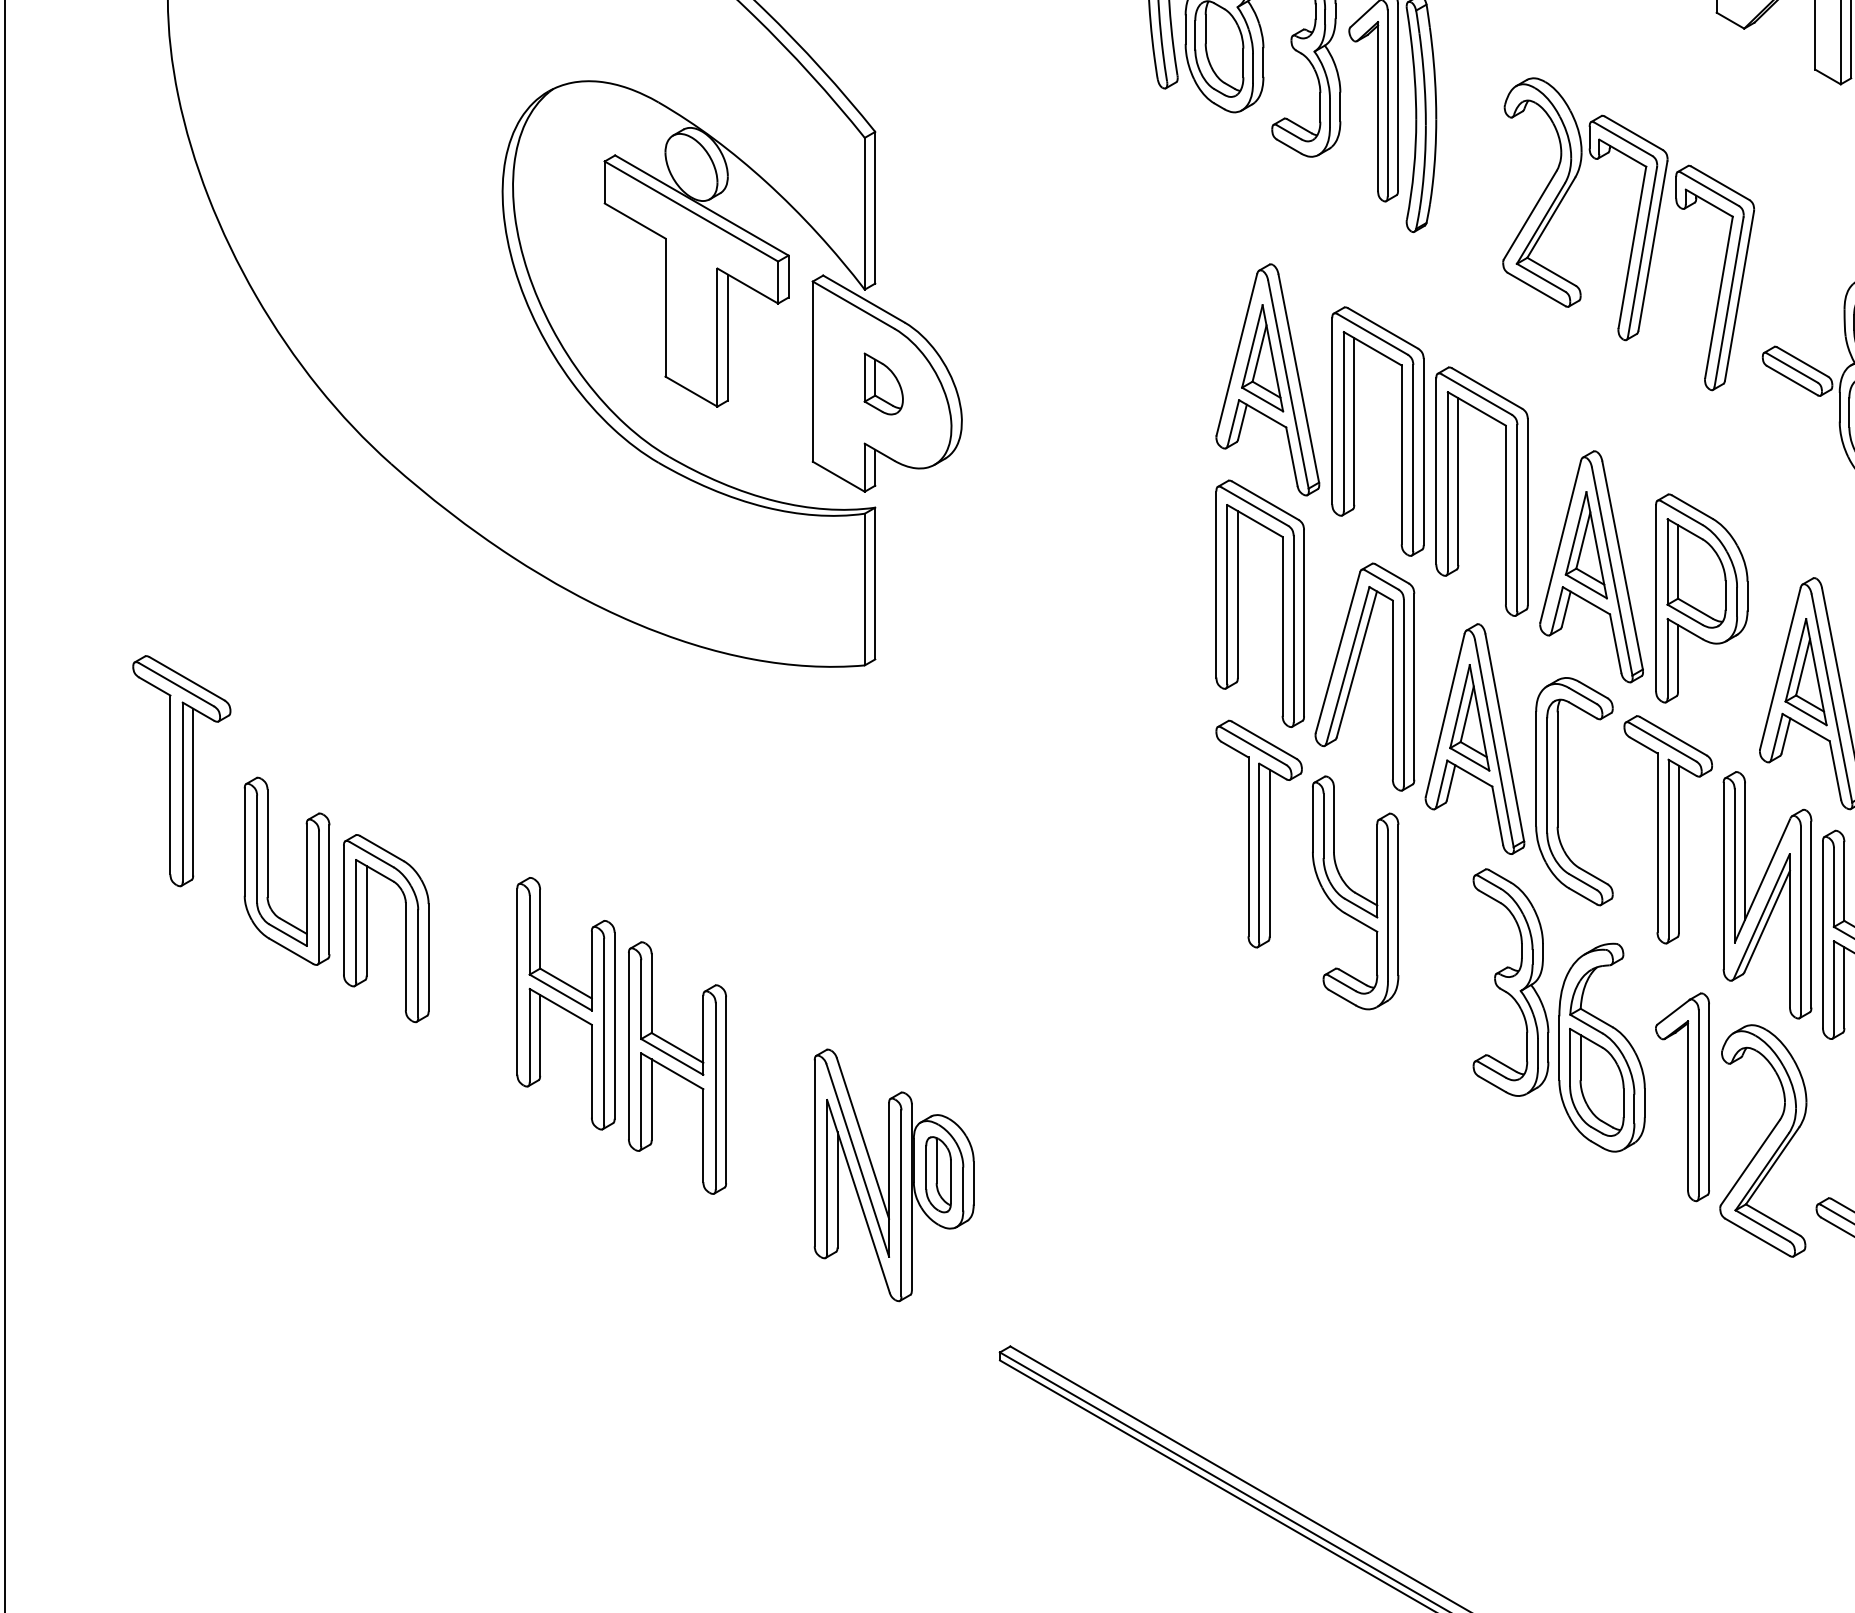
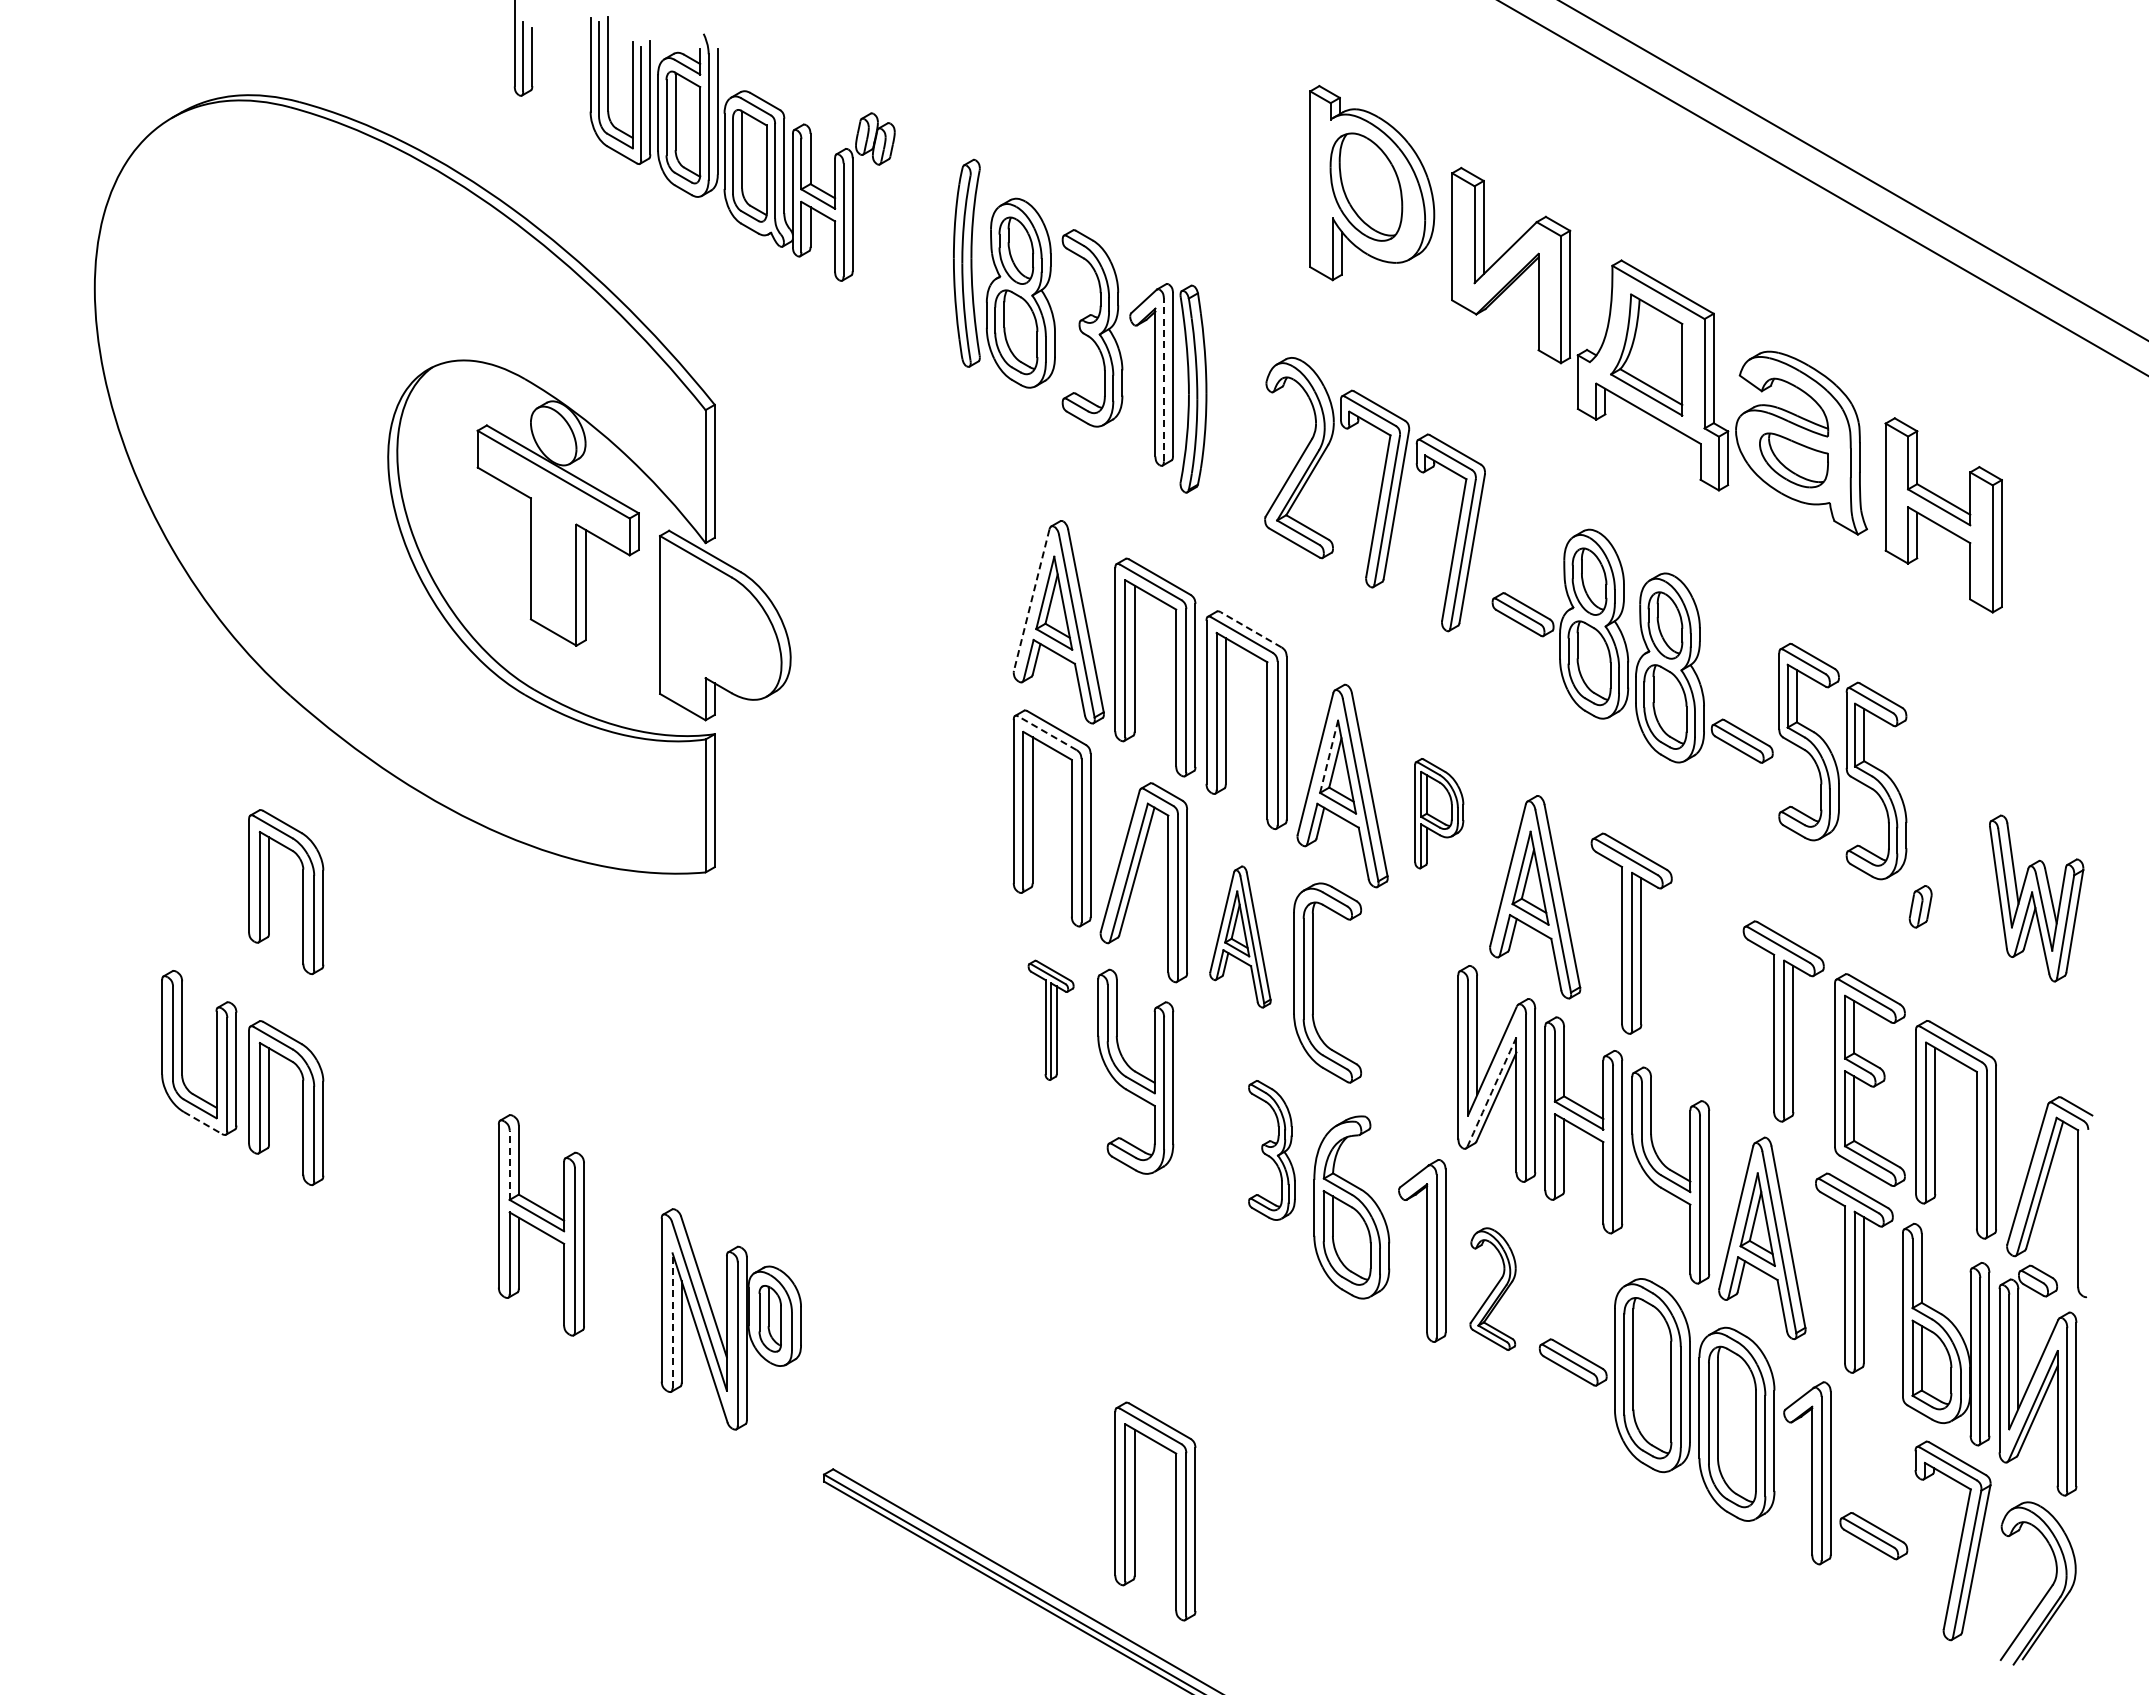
line: (1387, 102) -> (1163, 379), solid -> dashed
line: (1236, 355) -> (1031, 600), solid -> dashed
part: (882, 383) -> (721, 625), removed
line: (1486, 388) -> (1250, 629), solid -> dashed
line: (1254, 506) -> (1047, 733), solid -> dashed
line: (1576, 533) -> (1329, 756), solid -> dashed
part: (1702, 598) -> (1439, 813), size x0.6
part: (404, 688) -> (302, 892), added
part: (1475, 738) -> (1240, 936), size x0.7
part: (181, 770) -> (106, 964), removed
part: (1667, 829) -> (1409, 1016), removed
part: (1258, 834) -> (1050, 1020), size x0.6
arc: (1761, 915) -> (1491, 1091), solid -> dashed
line: (290, 950) -> (202, 1122), solid -> dashed
part: (1510, 982) -> (1271, 1150), size x0.7
line: (641, 999) -> (509, 1165), solid -> dashed
part: (565, 1003) -> (443, 1168), removed
part: (1762, 1140) -> (1492, 1288), size x0.6
line: (827, 1176) -> (672, 1320), solid -> dashed
part: (1355, 1394) -> (1135, 1511), added

